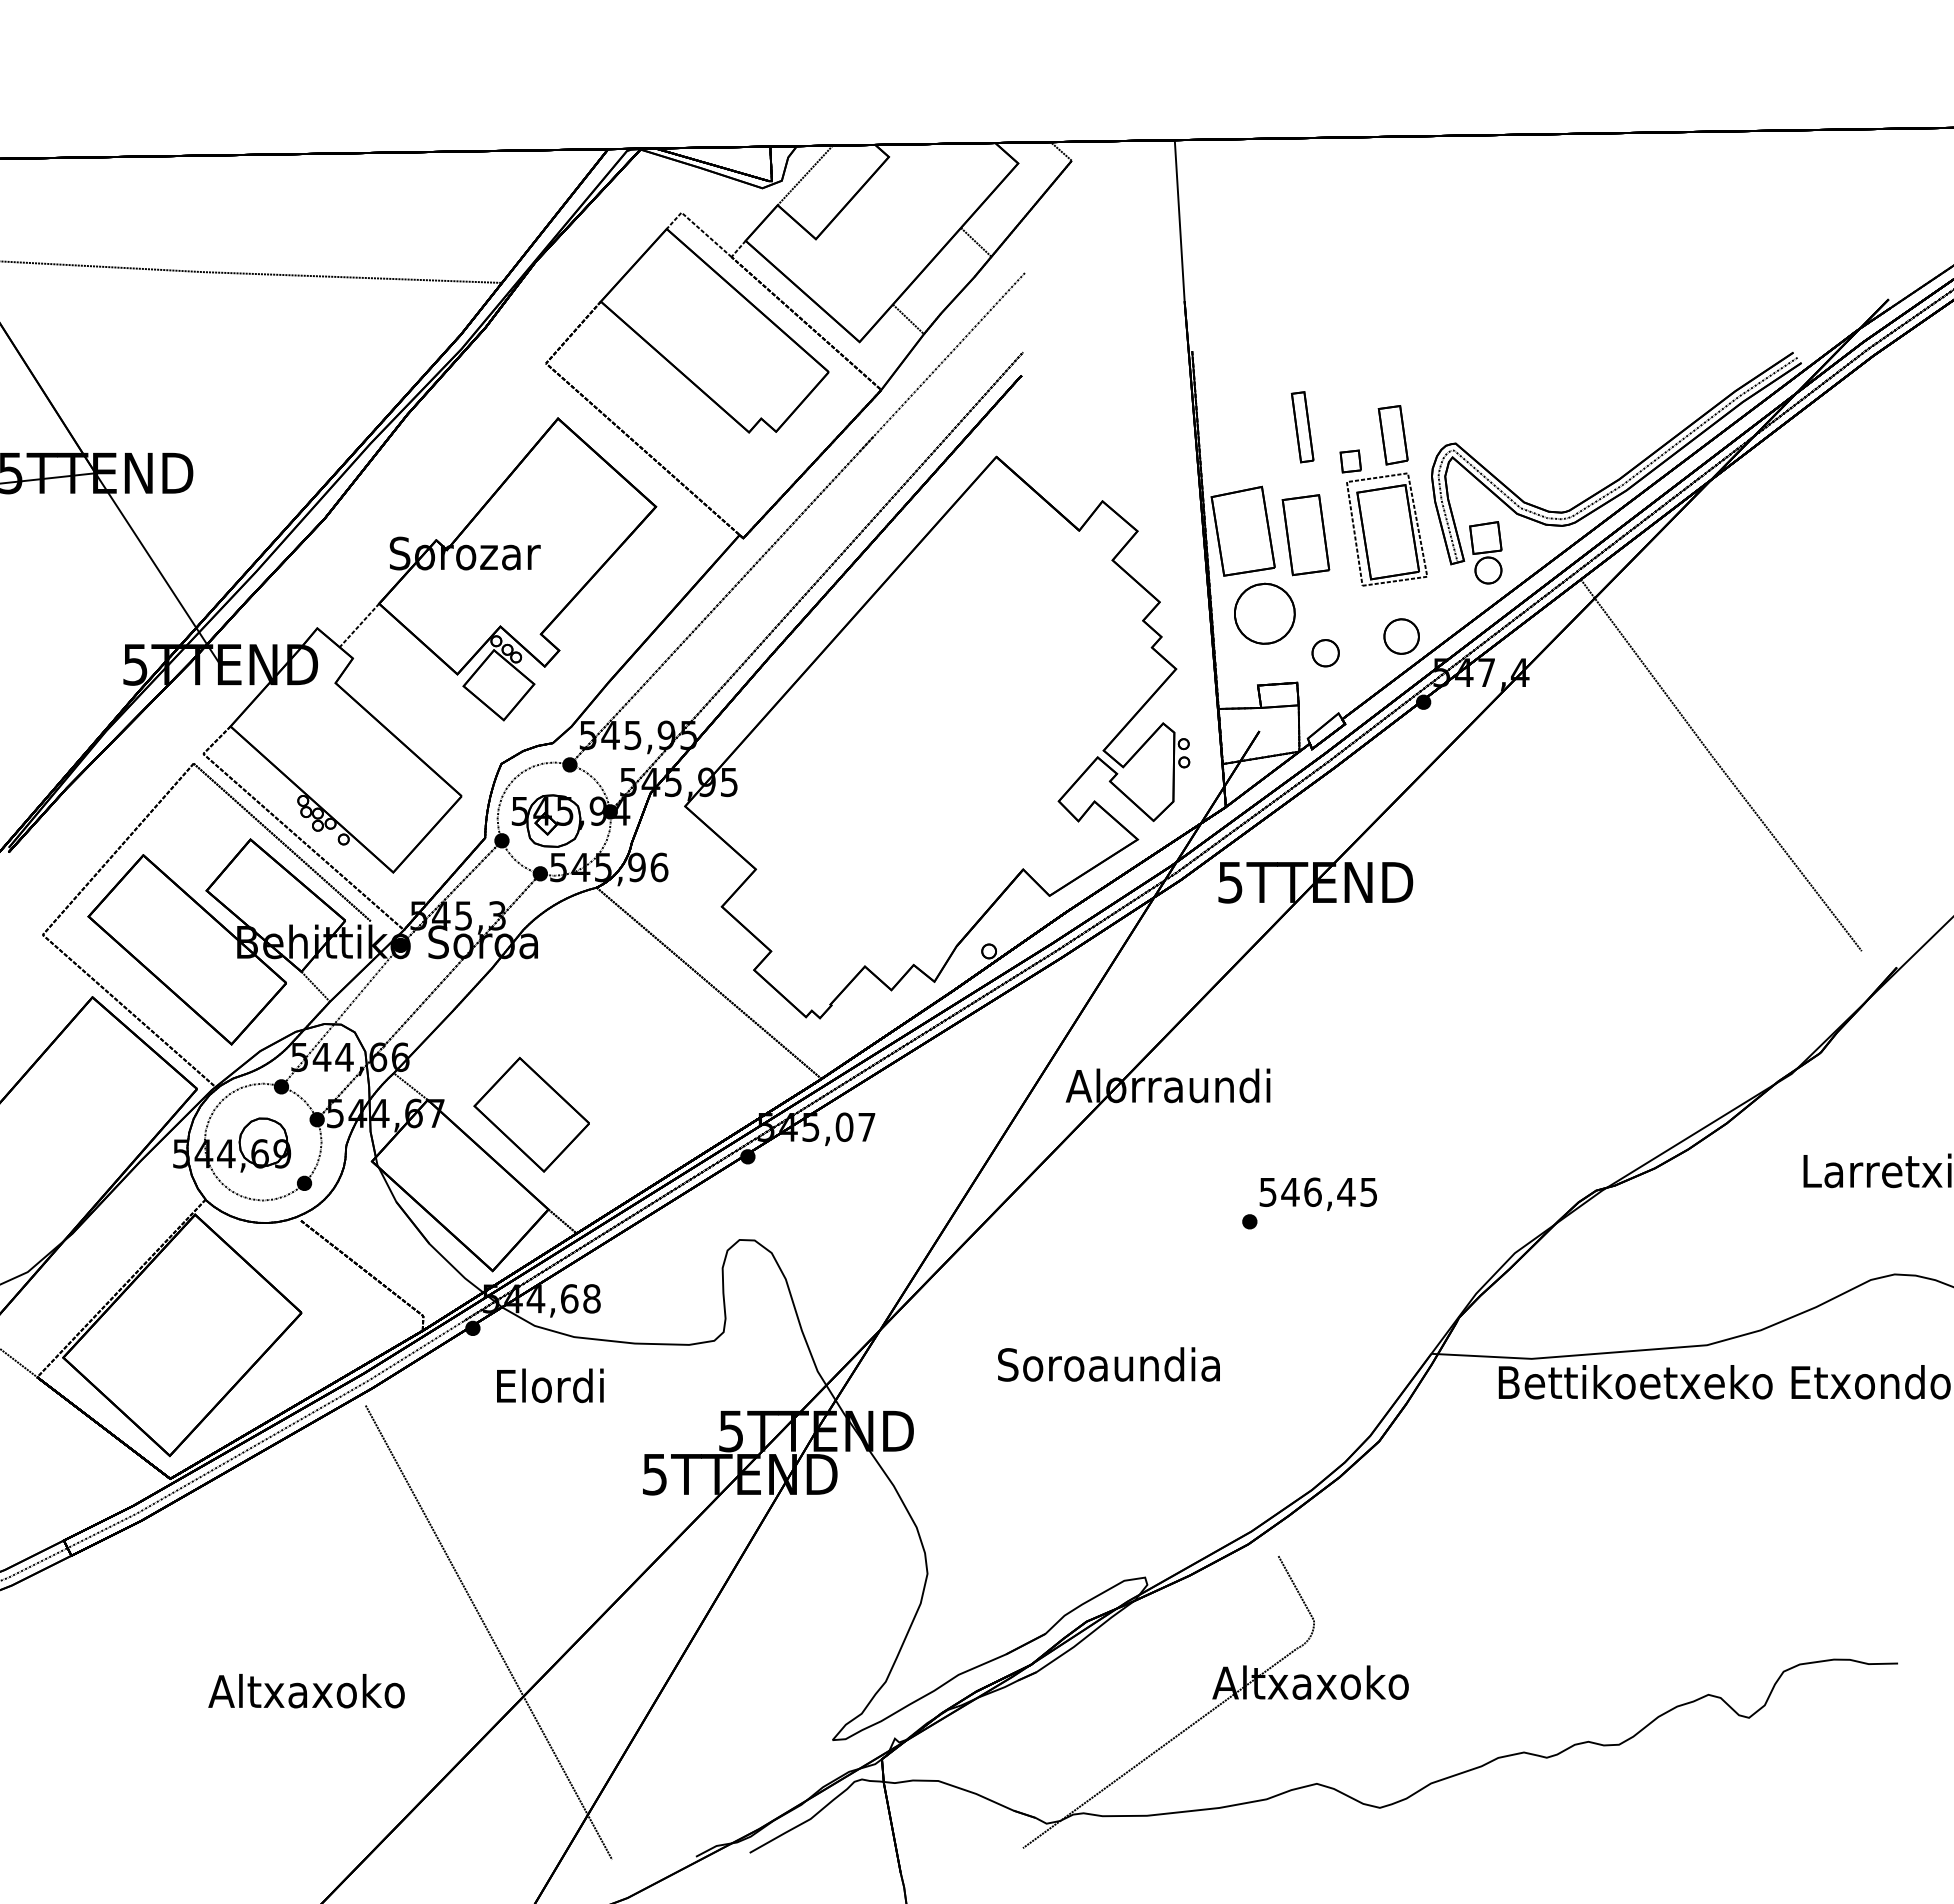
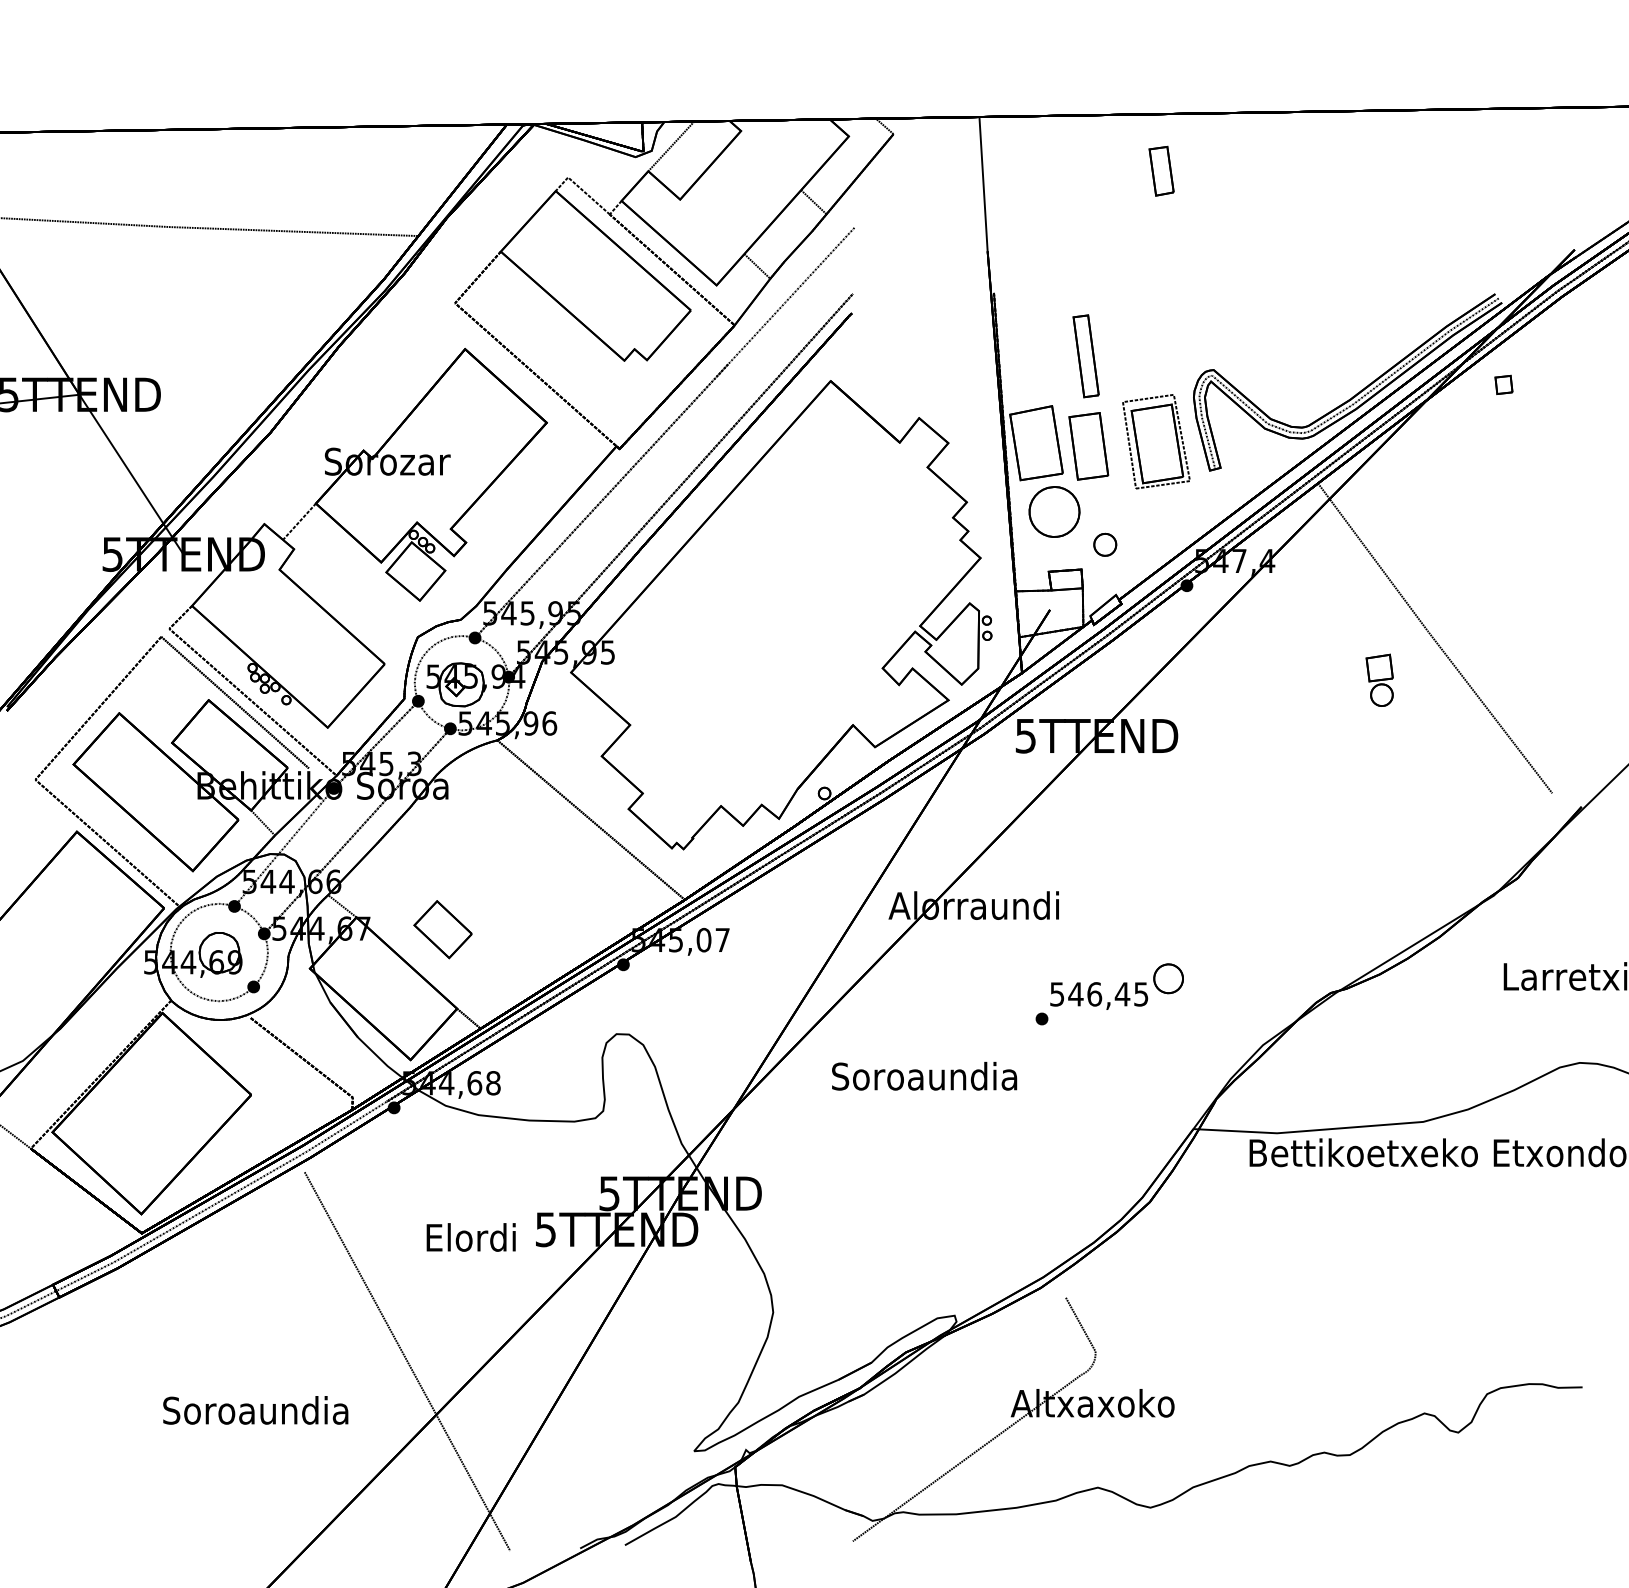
part: (1302, 427) -> (1085, 356), size x1.4
part: (1392, 435) -> (1160, 171), moved
part: (1350, 461) -> (1503, 384), moved
part: (1485, 552) -> (1379, 680), moved
part: (1401, 636) -> (1168, 978), moved
part: (531, 1114) -> (442, 929), size x0.6
text: (1108, 1364) -> (924, 1076), moved
text: (550, 1385) -> (471, 1237), moved
text: (306, 1690) -> (255, 1409), Altxaxoko -> Soroaundia

